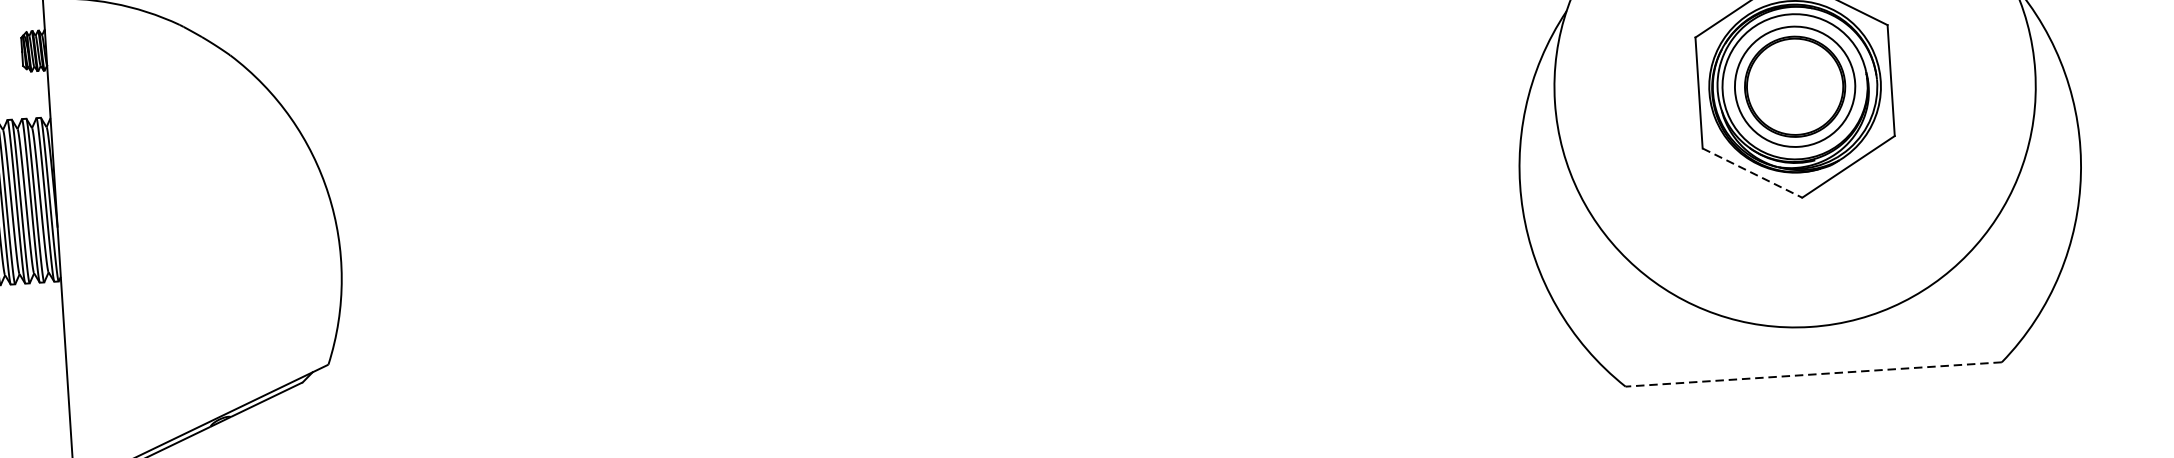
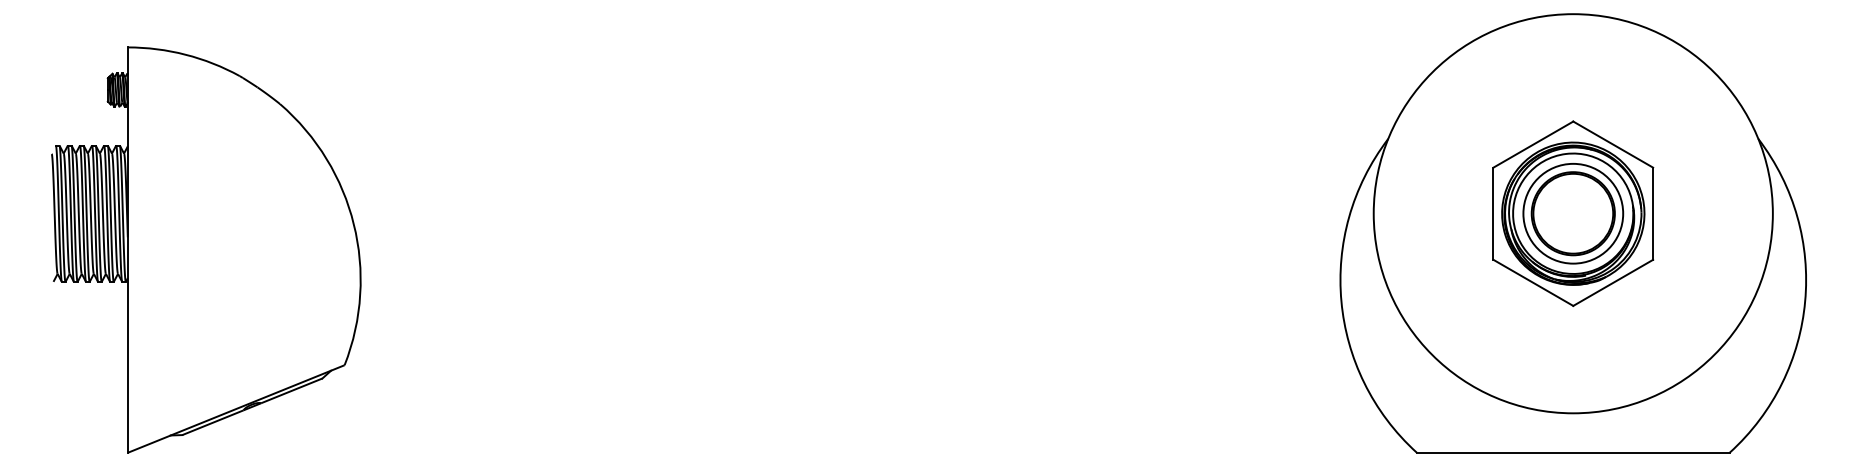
line: (1752, 173) -> (1533, 283), dashed -> solid
line: (1812, 374) -> (1572, 452), dashed -> solid

